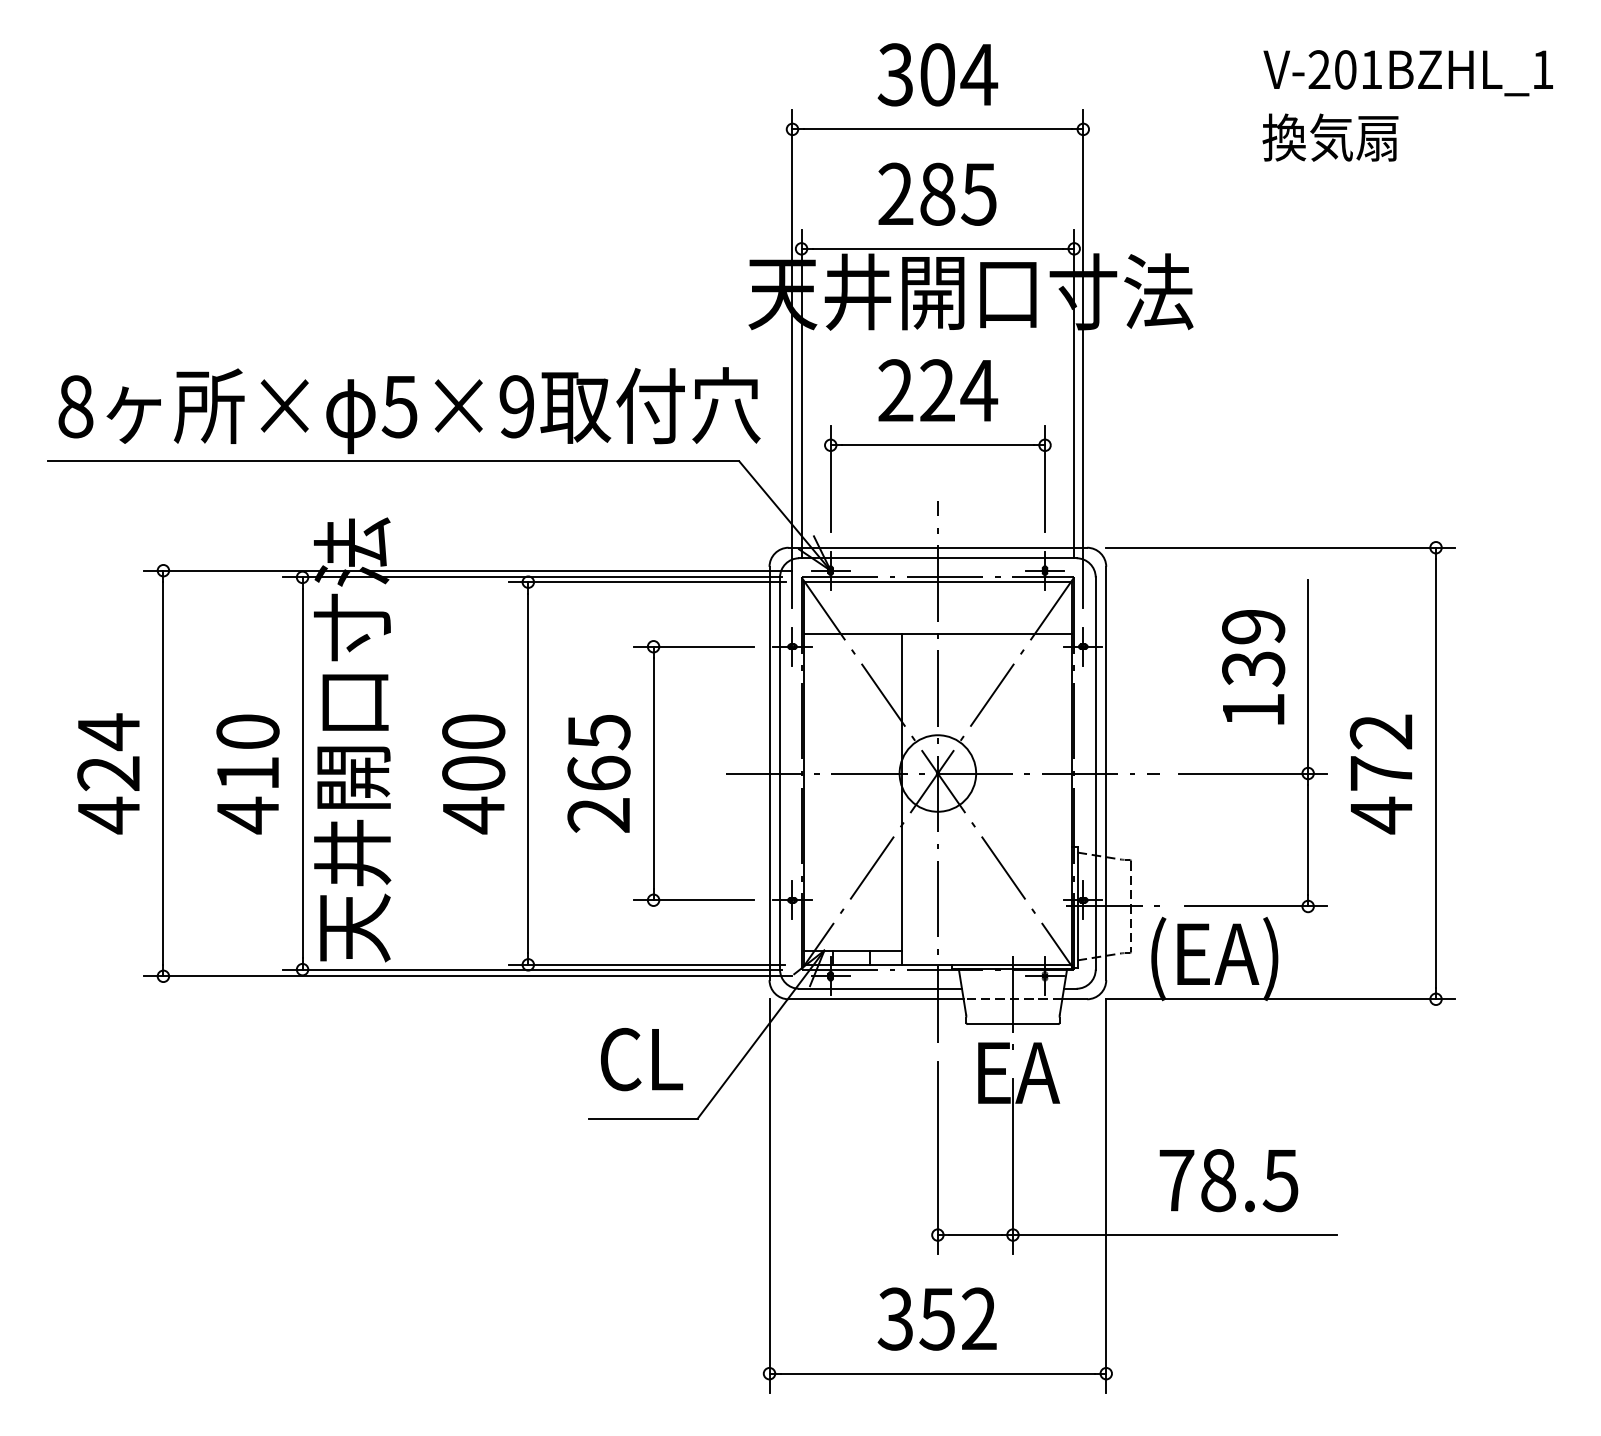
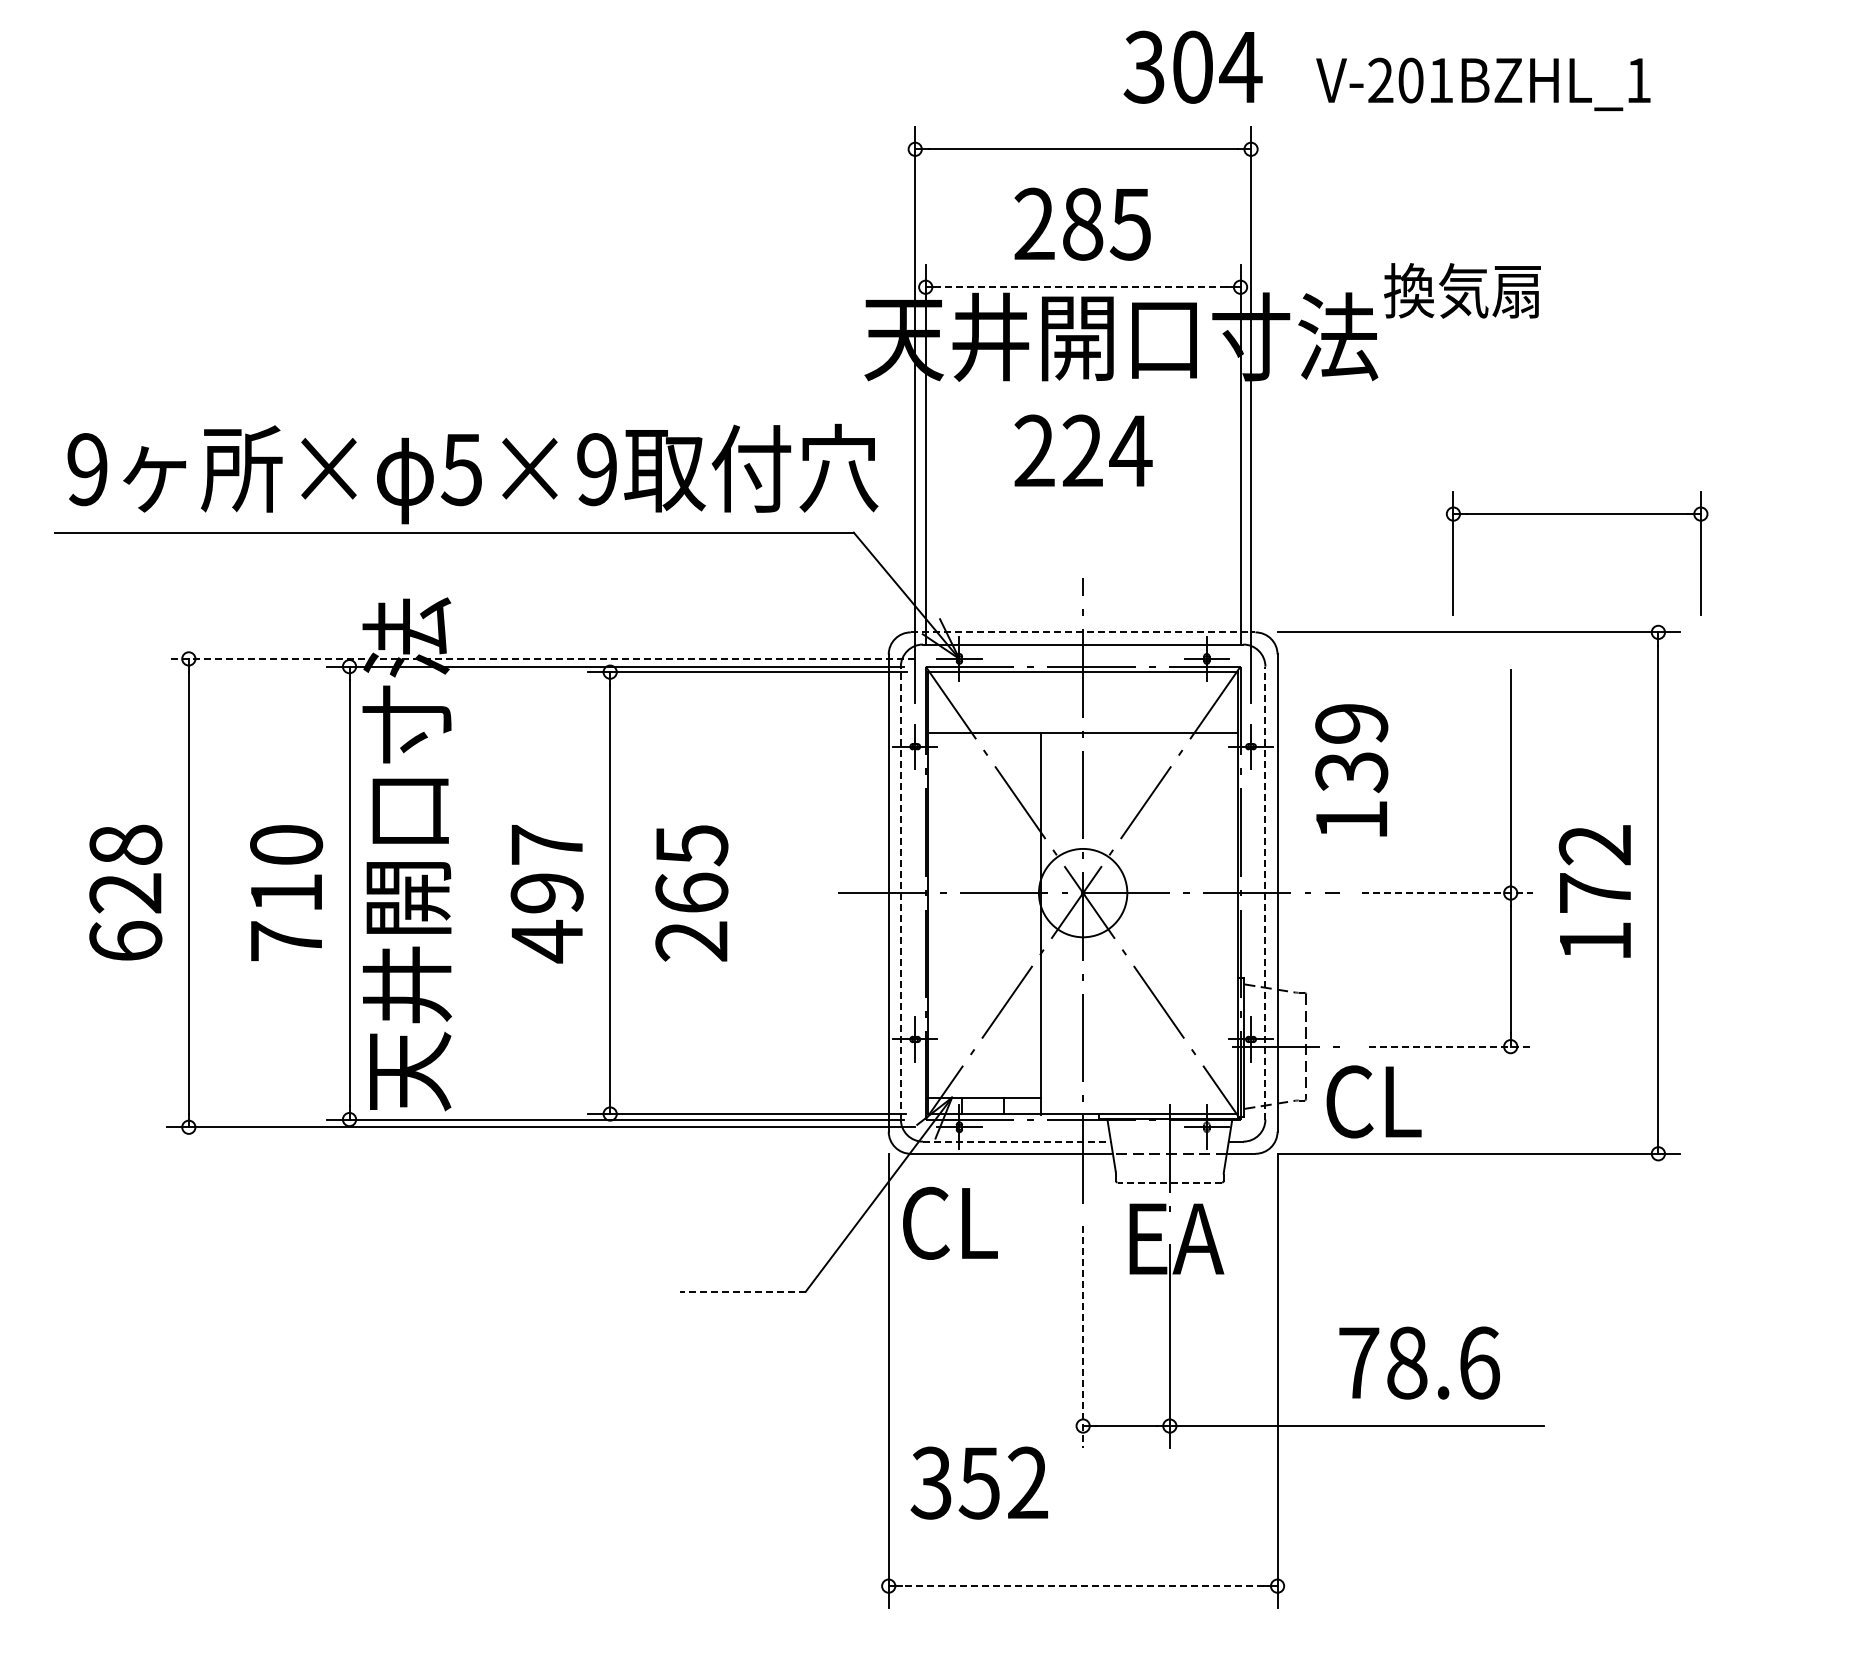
text: (1408, 73) -> (1483, 84), moved
text: (937, 74) -> (1192, 66), moved
text: (1330, 137) -> (1462, 290), moved
line: (937, 249) -> (1082, 287), solid -> dashed
text: (75, 406) -> (87, 469), 8 -> 9
part: (937, 445) -> (1576, 514), moved
line: (938, 547) -> (1083, 632), solid -> dashed
line: (467, 570) -> (540, 658), solid -> dashed
text: (1253, 667) -> (1351, 770), moved
text: (473, 753) -> (546, 869), 400 -> 497
part: (654, 772) -> (755, 892), removed
line: (779, 772) -> (900, 892), solid -> dashed
line: (1095, 772) -> (1265, 892), solid -> dashed
text: (108, 773) -> (125, 893), 424 -> 628
line: (1253, 773) -> (1447, 893), solid -> dashed
text: (247, 815) -> (286, 941), 410 -> 710
text: (1381, 815) -> (1595, 941), 472 -> 172
line: (1256, 906) -> (1450, 1046), solid -> dashed
text: (1213, 958) -> (1401, 1106), (EA) -> CL
line: (881, 988) -> (1017, 1141), solid -> dashed
line: (1012, 1024) -> (1169, 1182), solid -> dashed
text: (642, 1058) -> (950, 1222), moved
line: (643, 1118) -> (743, 1291), solid -> dashed
line: (938, 1158) -> (1083, 1337), solid -> dashed
text: (1280, 1180) -> (1478, 1362), 78.5 -> 78.6
text: (936, 1318) -> (978, 1482), moved
line: (937, 1373) -> (1082, 1586), solid -> dashed

